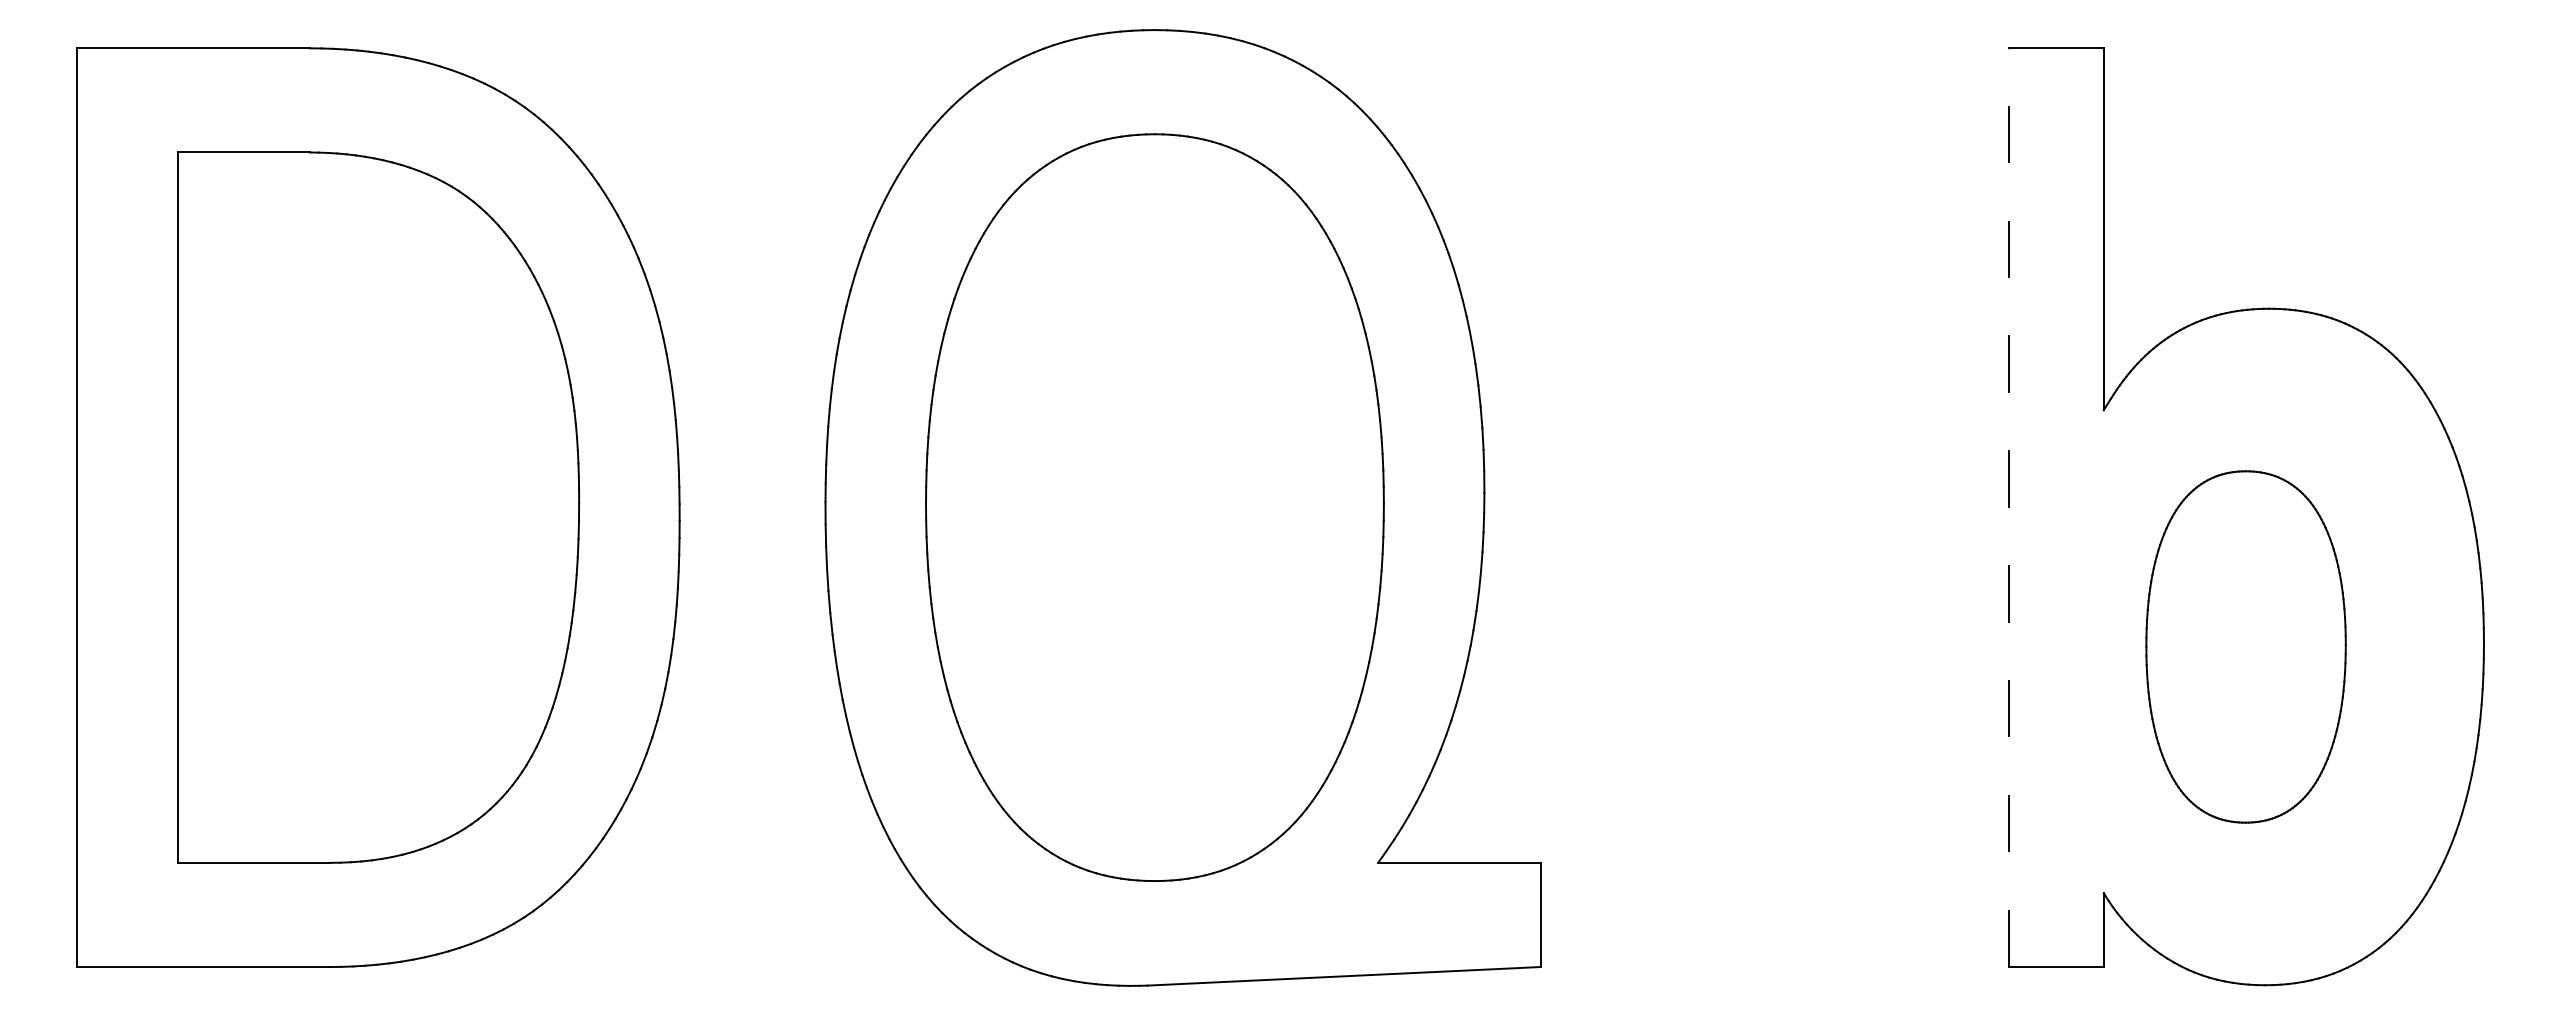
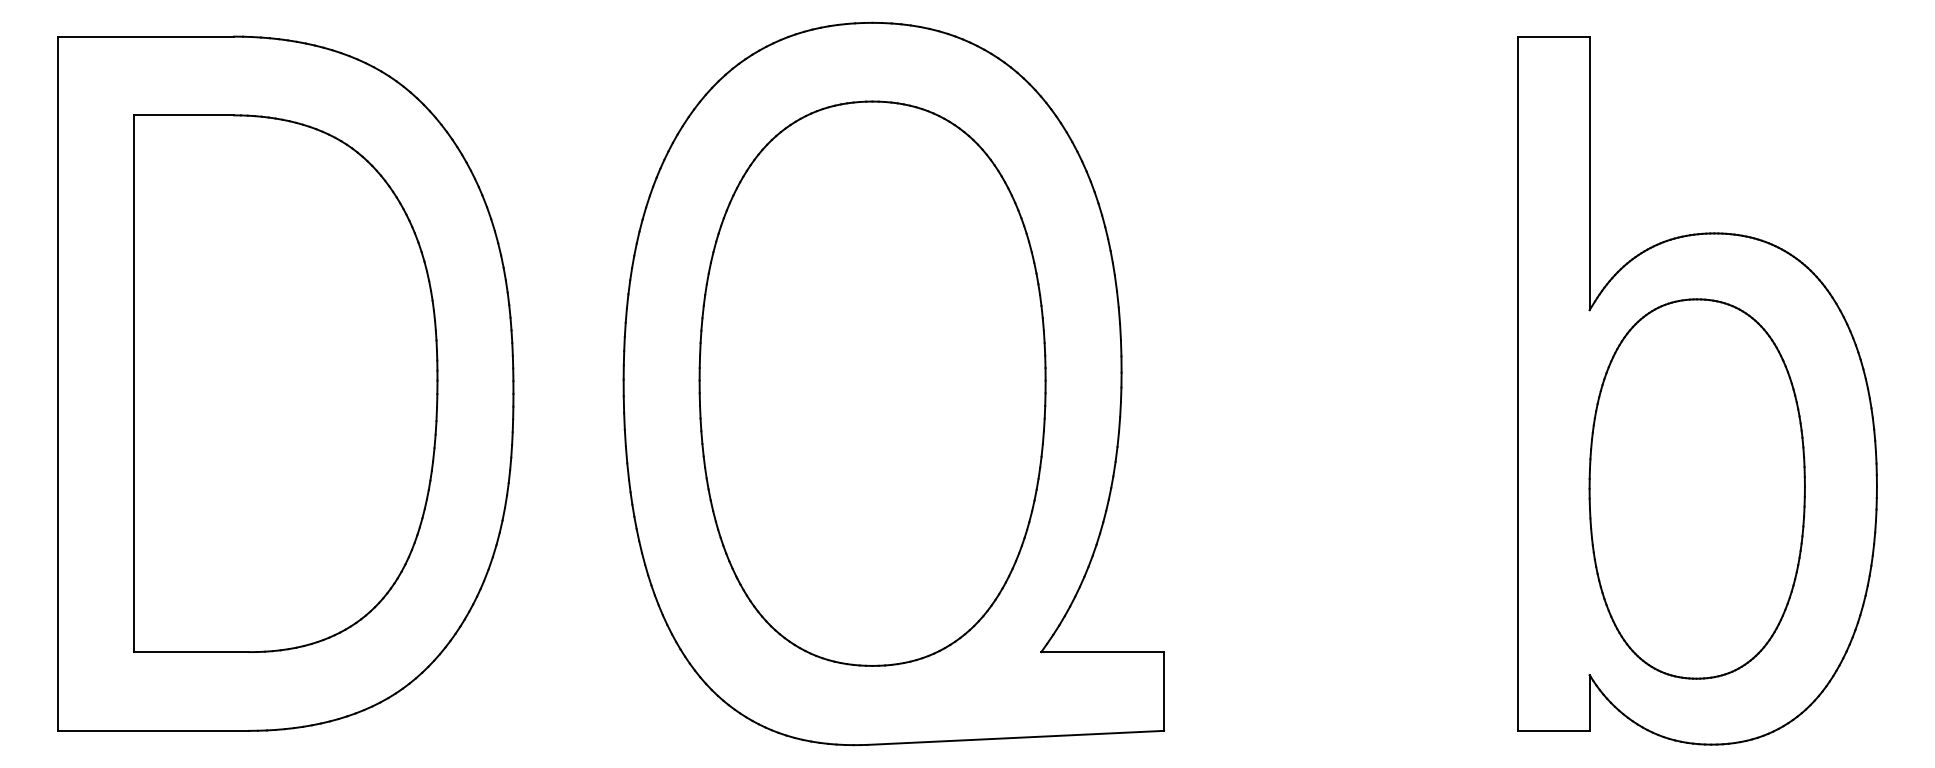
line: (2009, 507) -> (1518, 383), dashed -> solid
part: (2245, 646) -> (1696, 488), size x1.43

